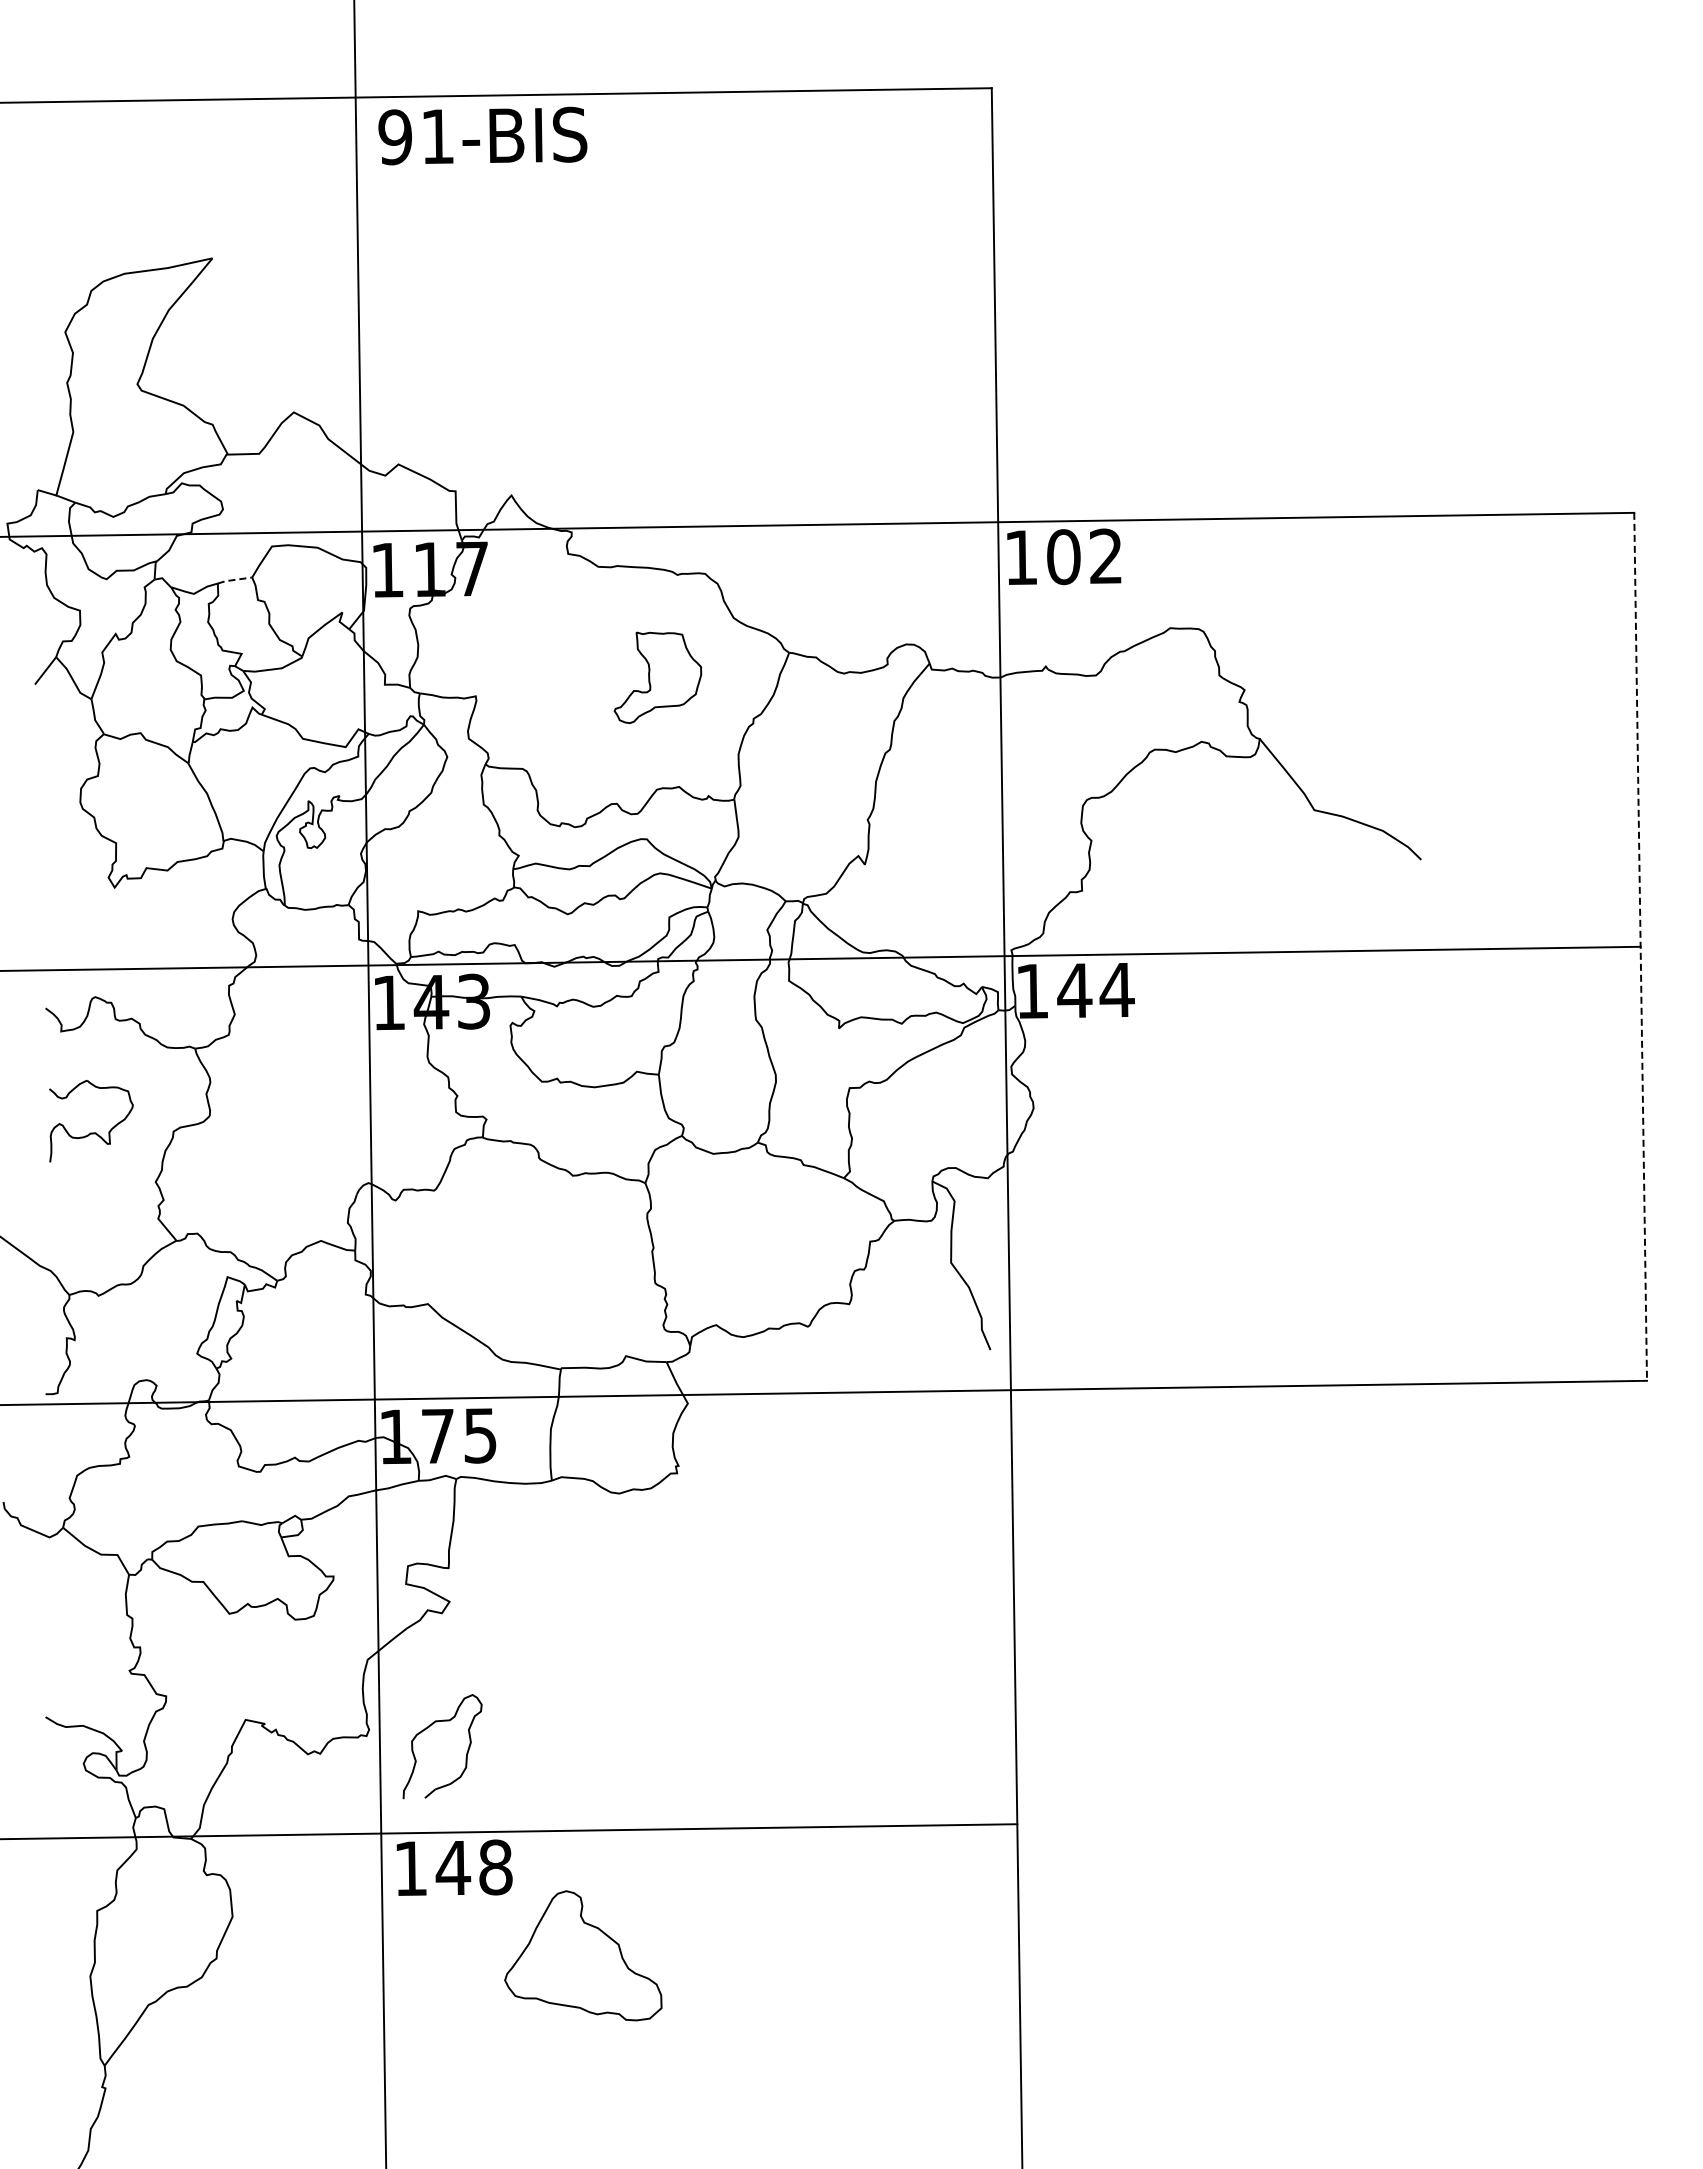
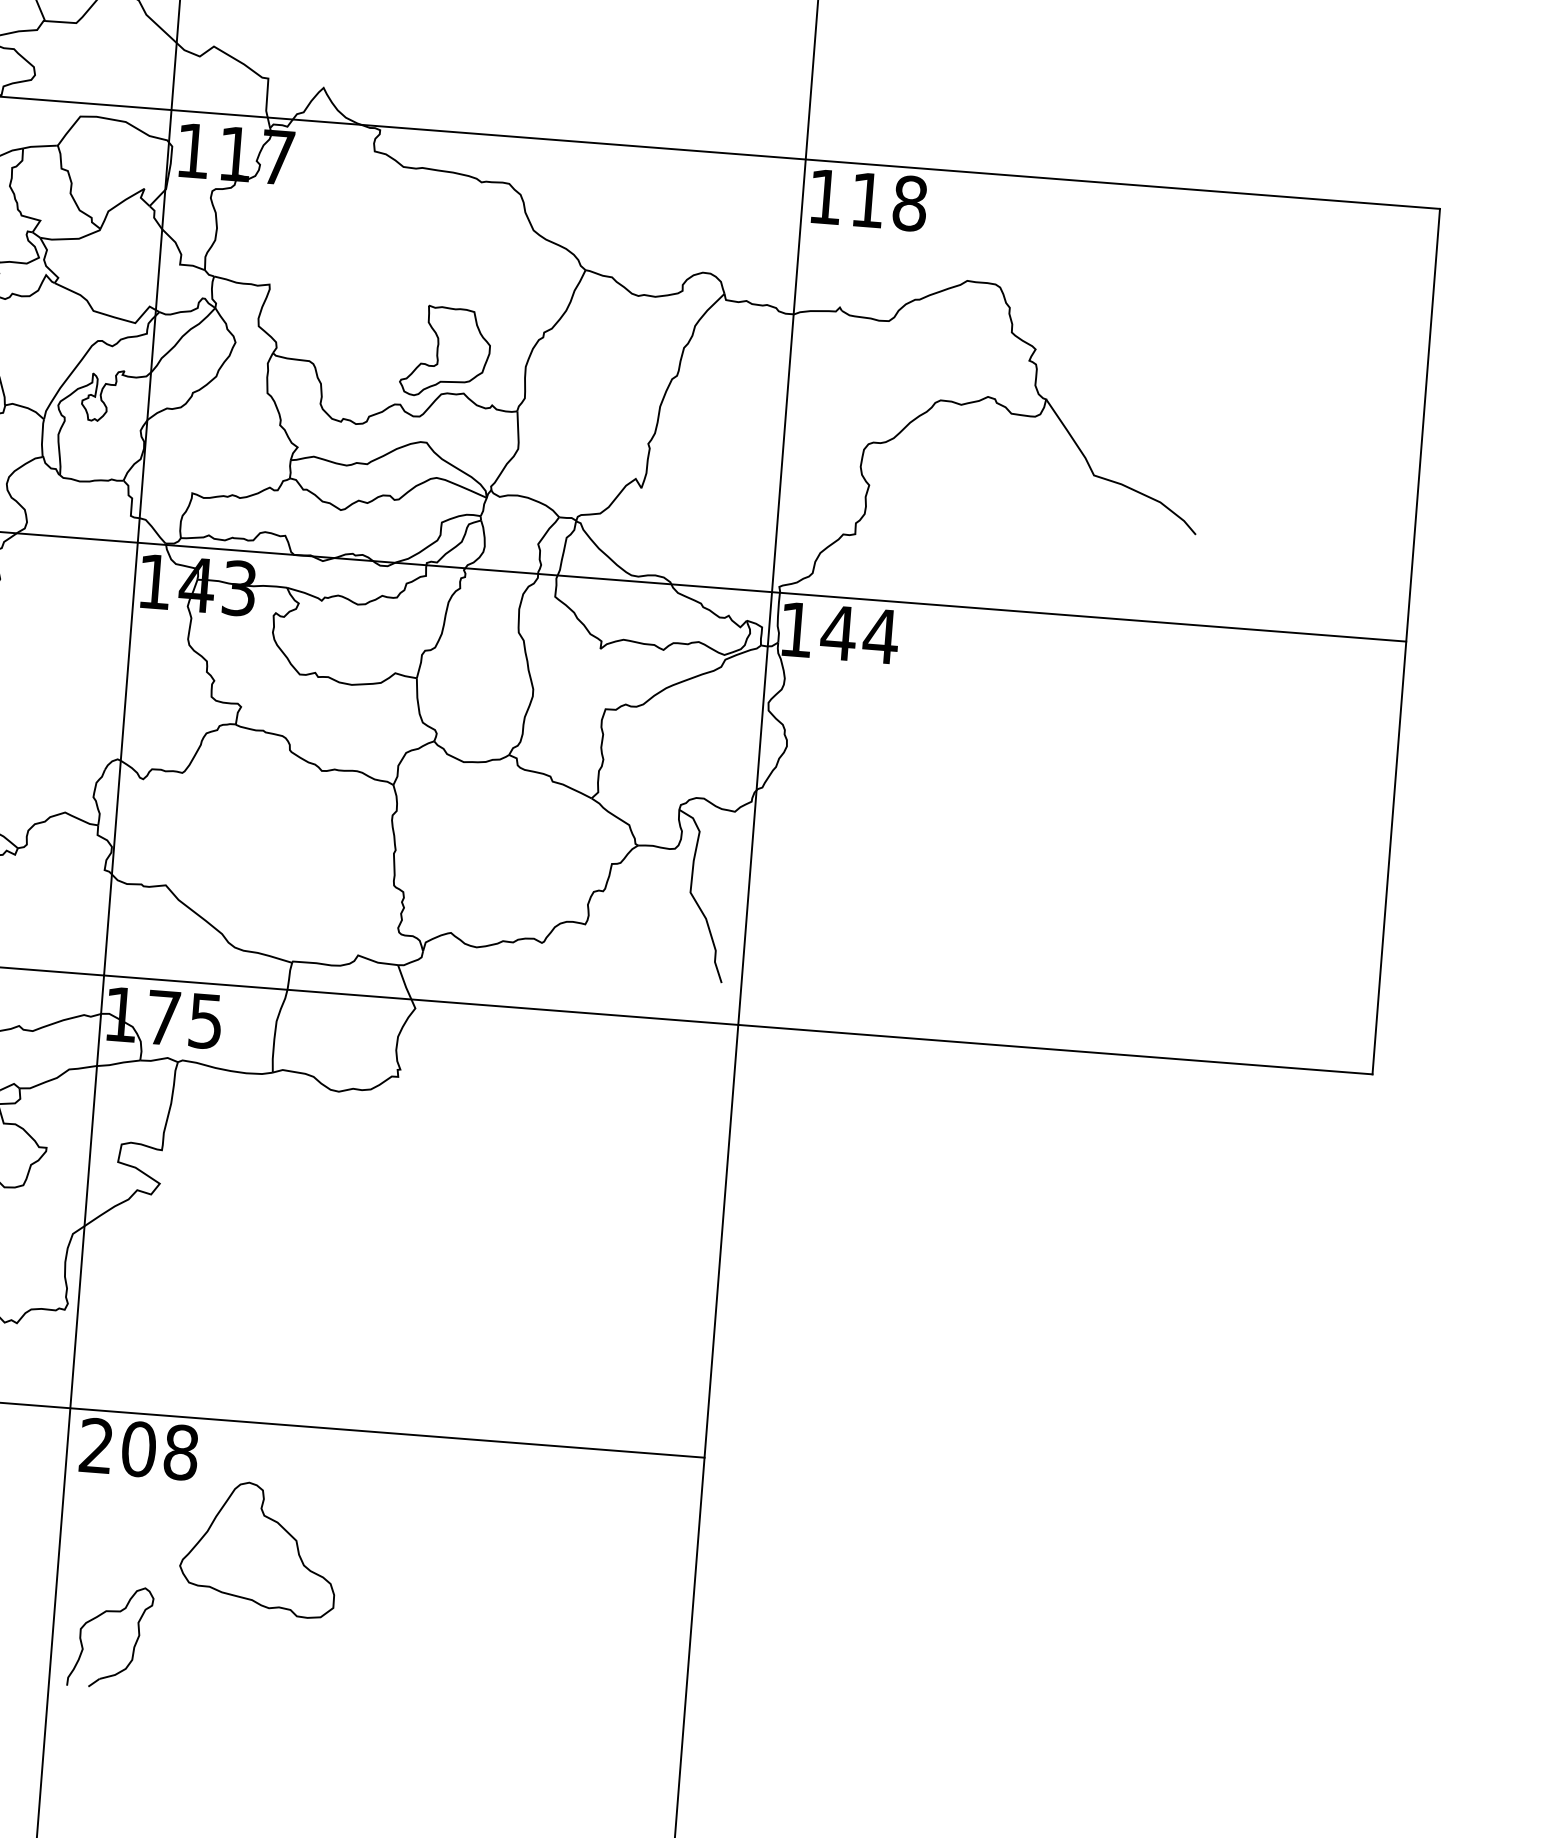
text: (1085, 556) -> (889, 201), 102 -> 118
line: (234, 580) -> (39, 146), dashed -> solid
part: (657, 677) -> (445, 352), moved
line: (1640, 947) -> (1406, 642), dashed -> solid
part: (428, 1728) -> (98, 1617), moved
text: (432, 1868) -> (118, 1447), 148 -> 208

